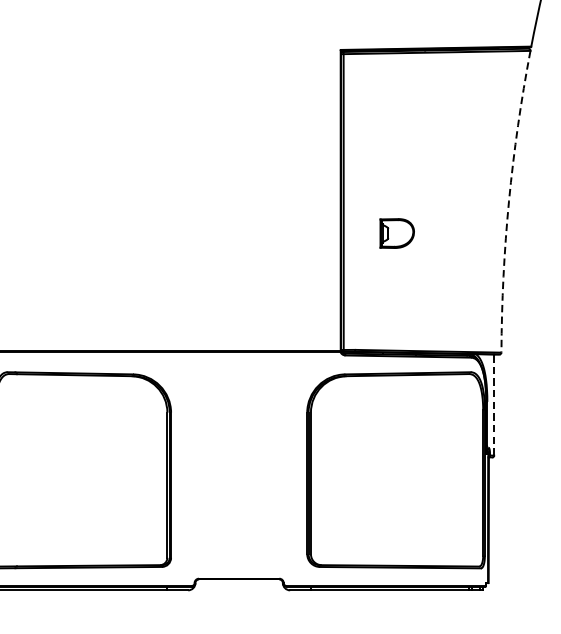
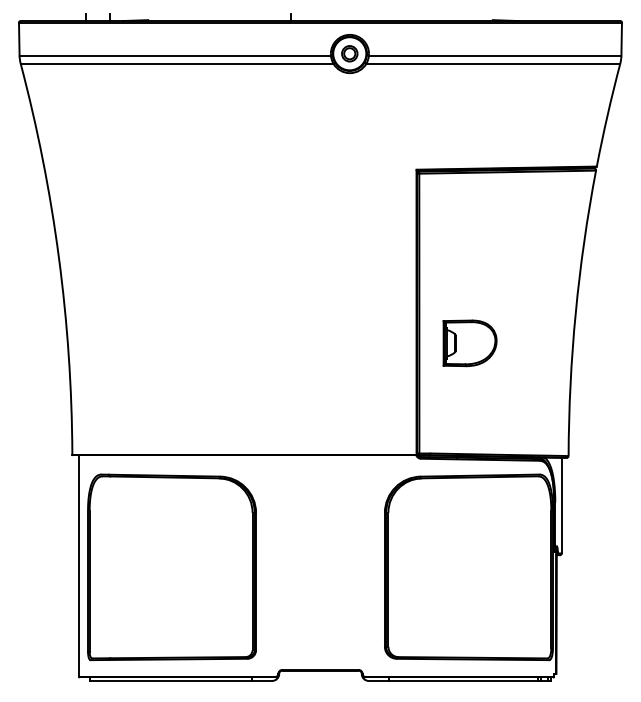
arc: (508, 200) -> (575, 312), dashed -> solid
part: (396, 233) -> (469, 343), size x1.67
line: (493, 404) -> (561, 505), dashed -> solid

